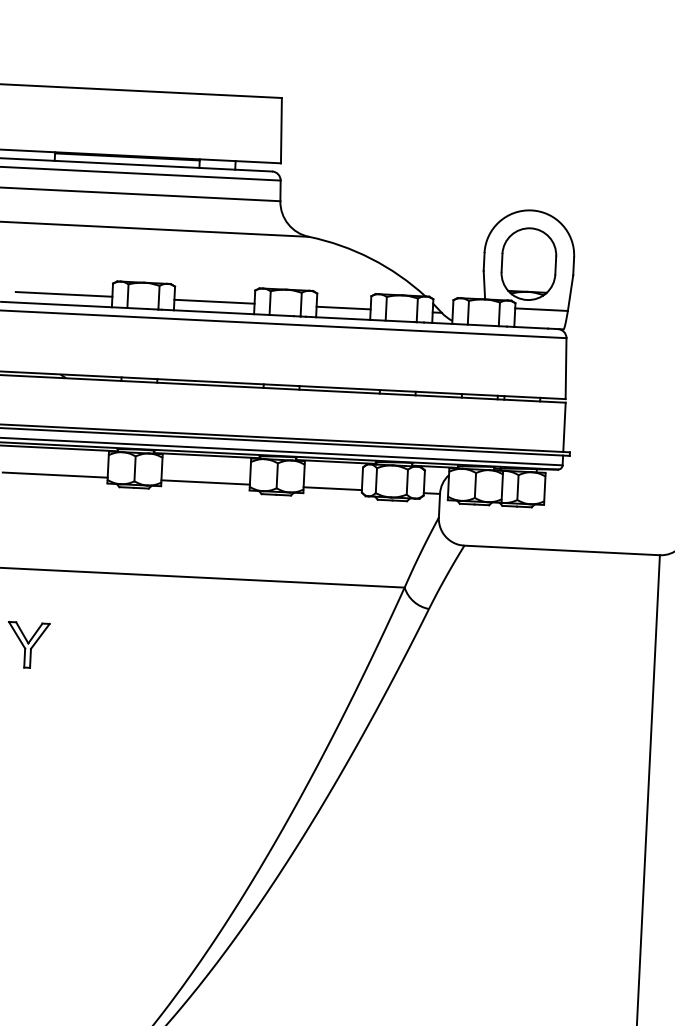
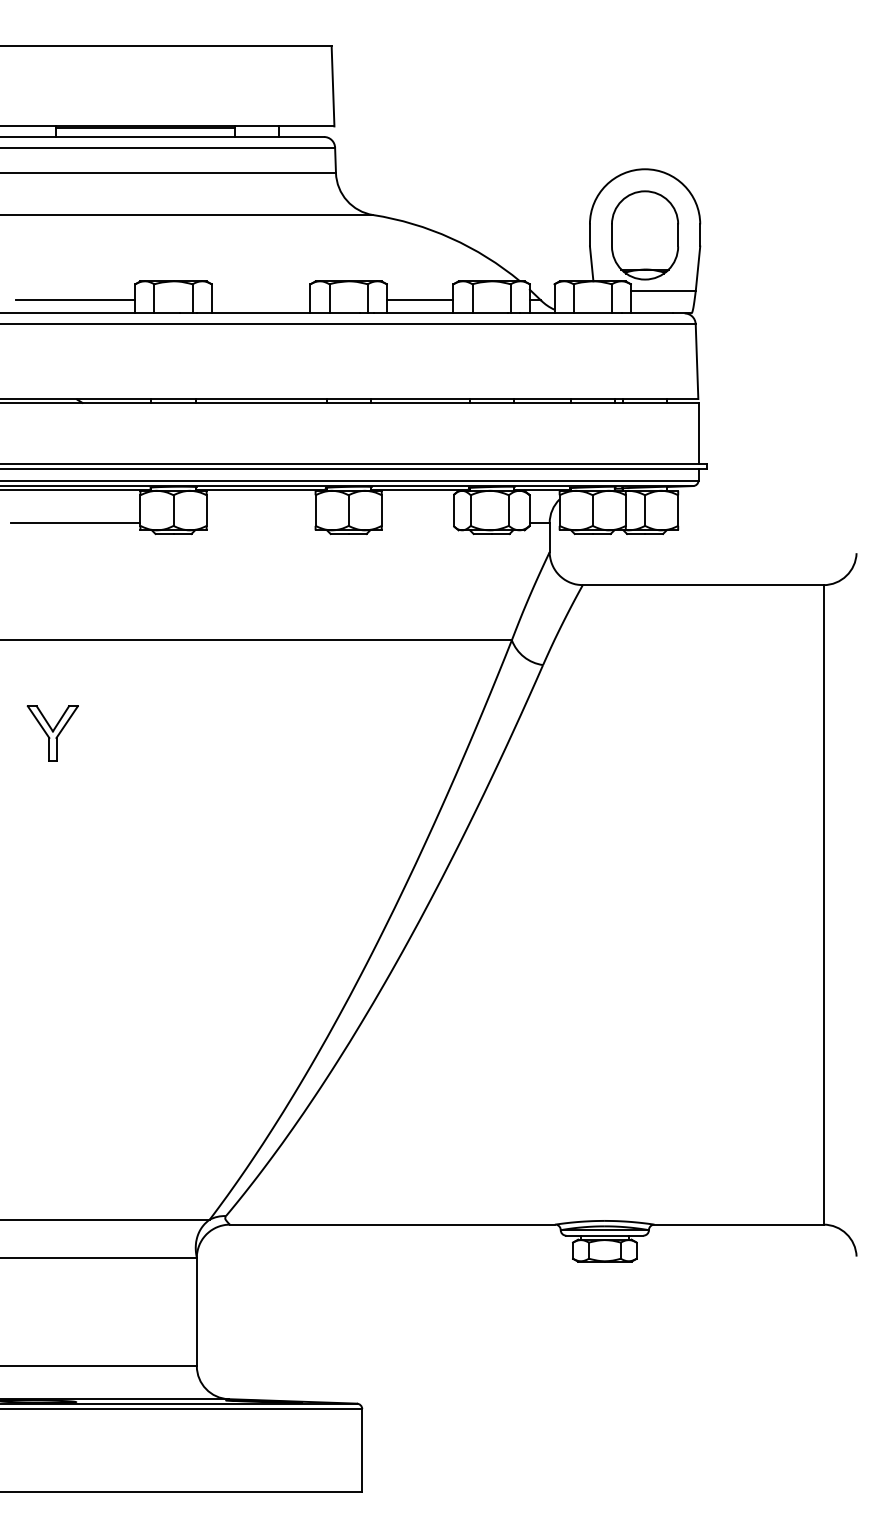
line: (214, 301) -> (260, 300), removed
line: (205, 482) -> (260, 523), removed
line: (332, 489) -> (417, 523), removed

